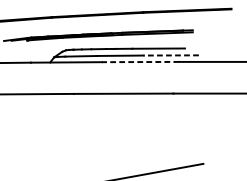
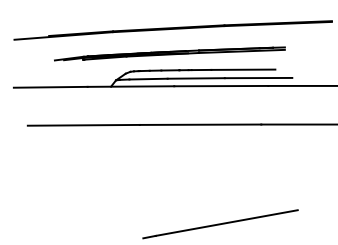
line: (171, 55) -> (258, 78), dashed -> solid
line: (139, 62) -> (220, 86), dashed -> solid

